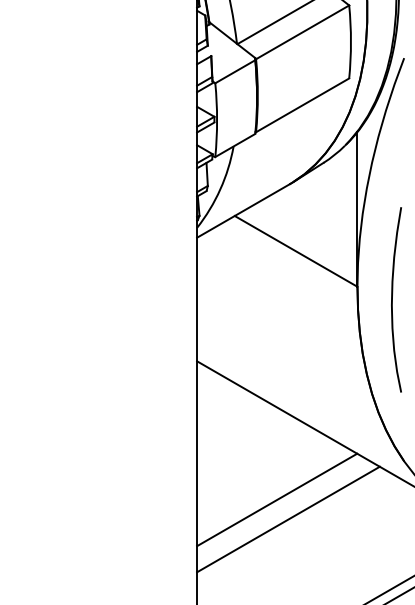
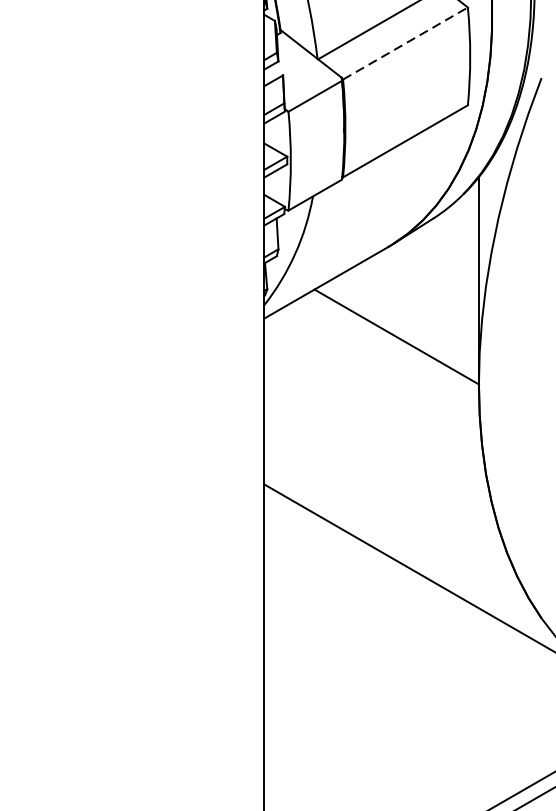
line: (302, 32) -> (405, 43), solid -> dashed
curve: (392, 299) -> (525, 401), removed
line: (277, 499) -> (371, 669), removed
line: (288, 519) -> (386, 696), removed

